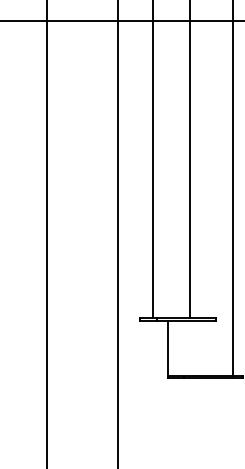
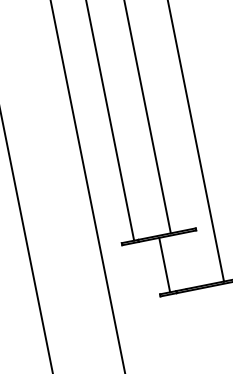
line: (167, 348) -> (164, 265), moved

